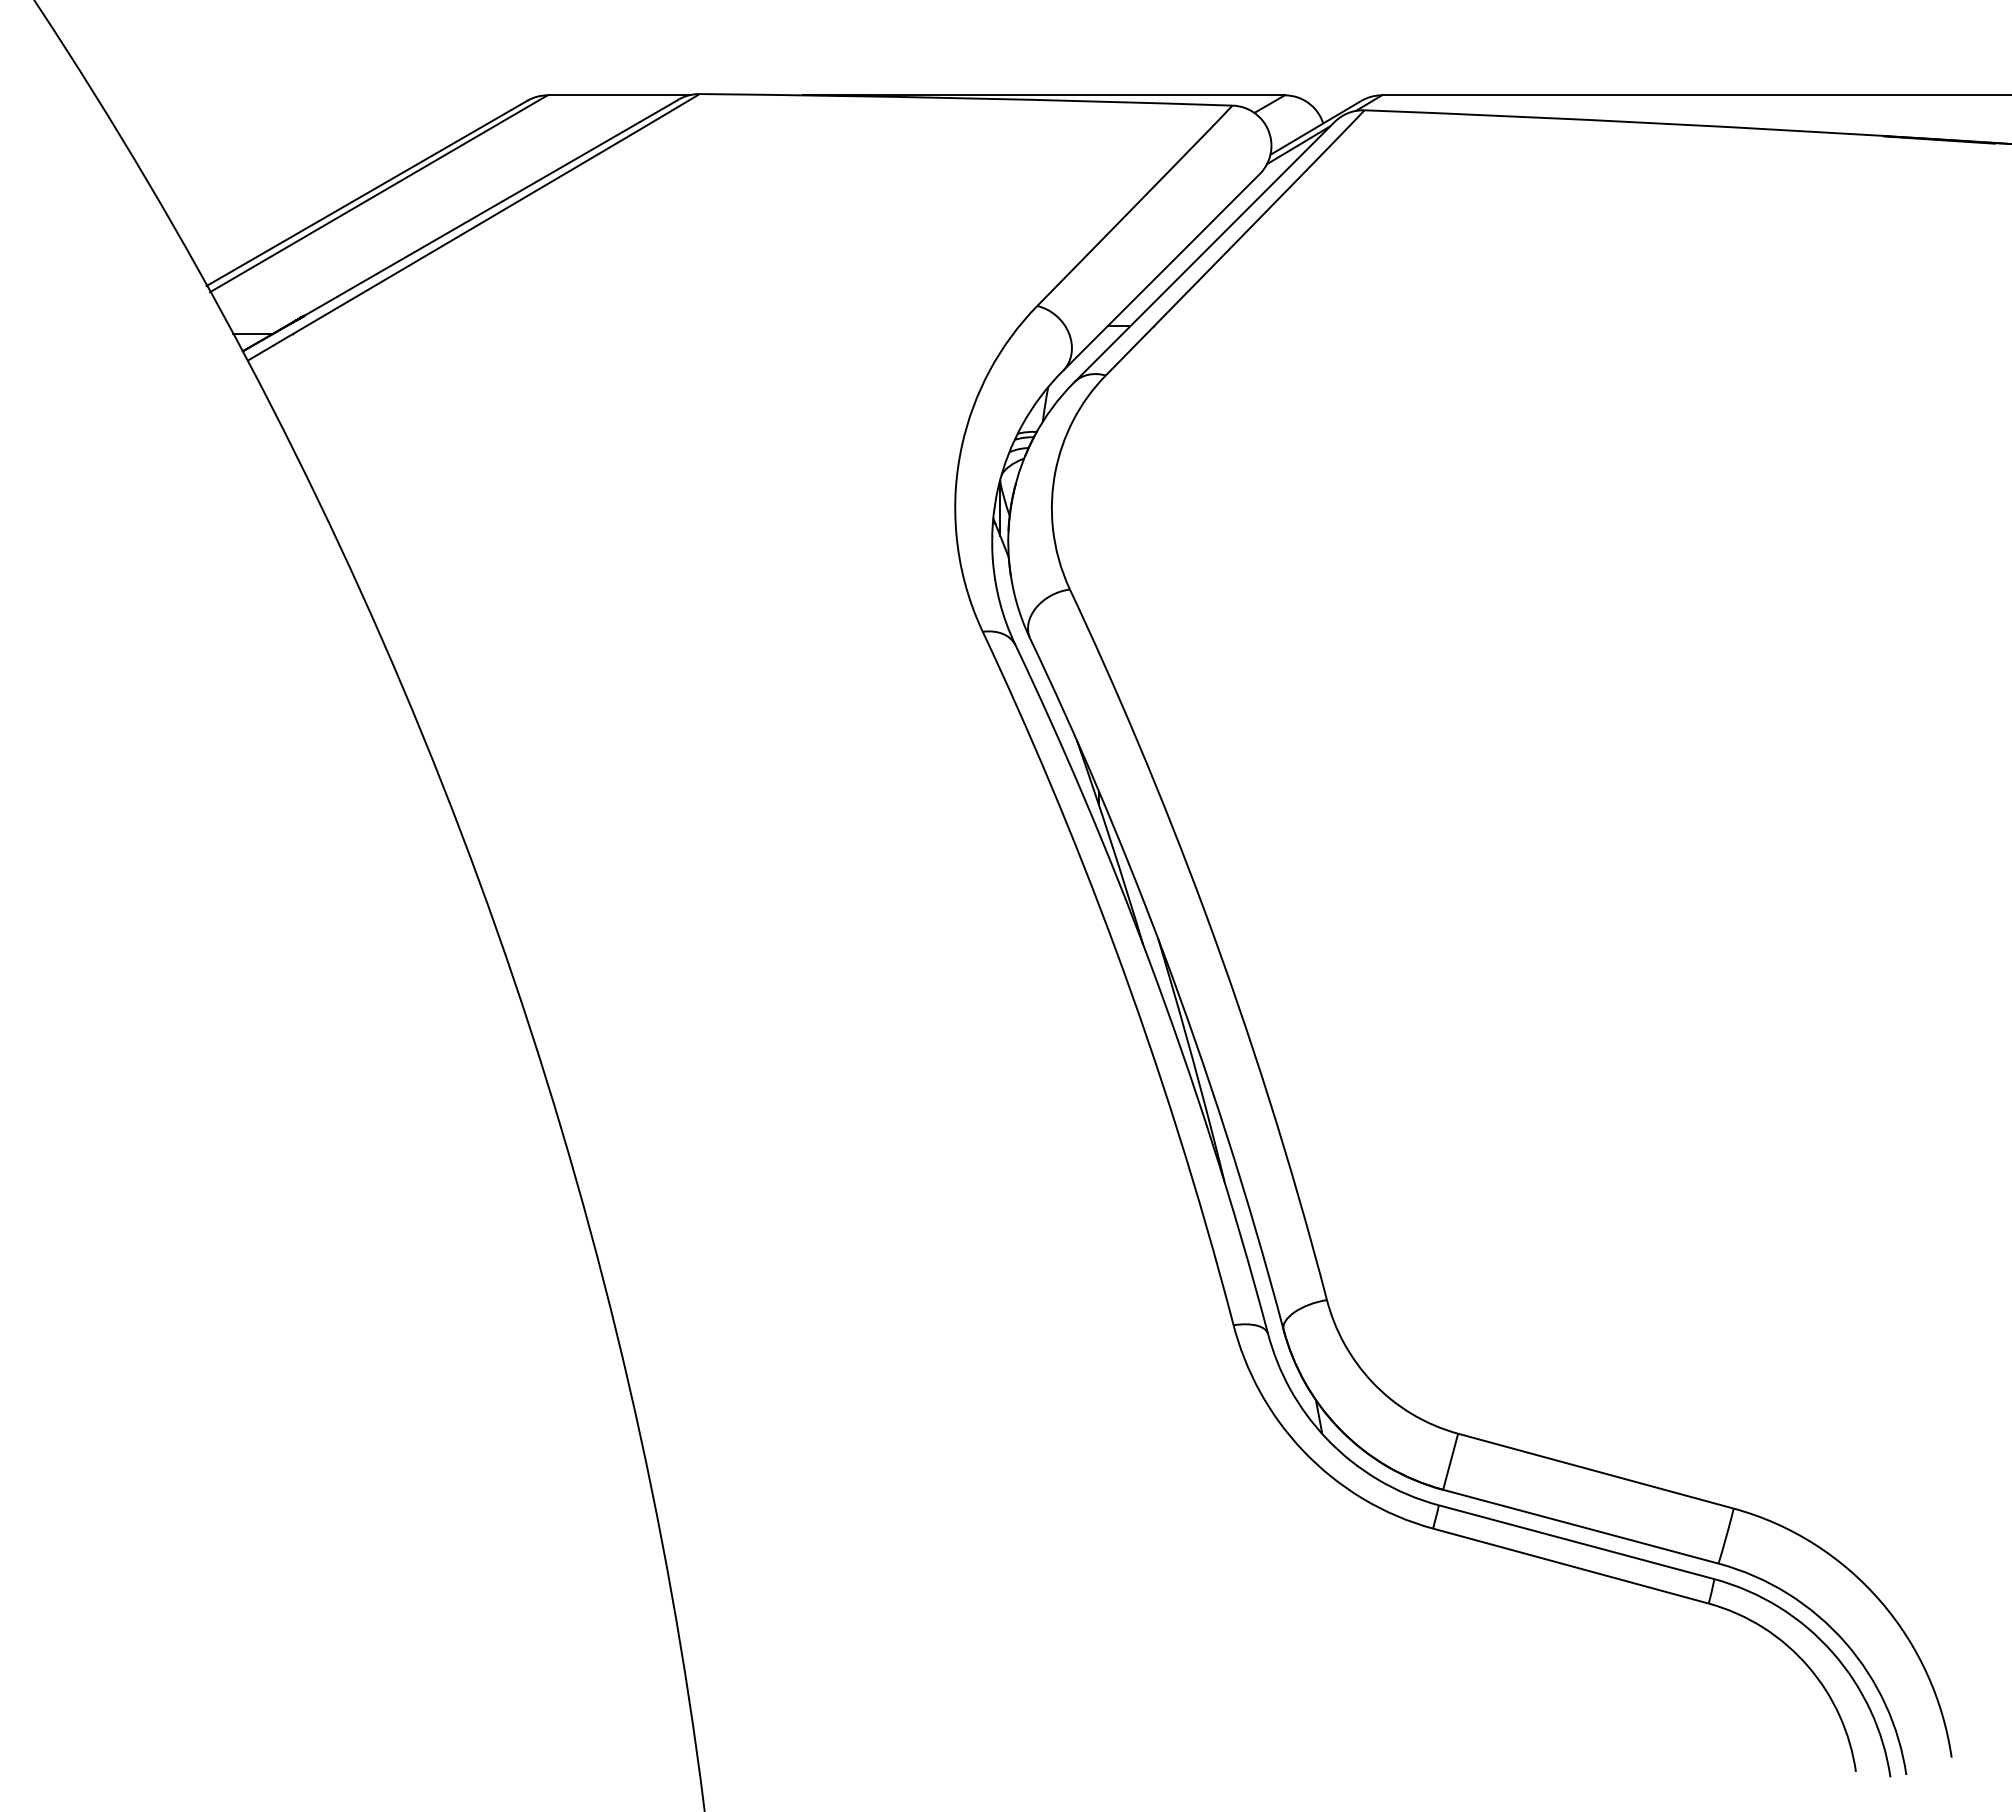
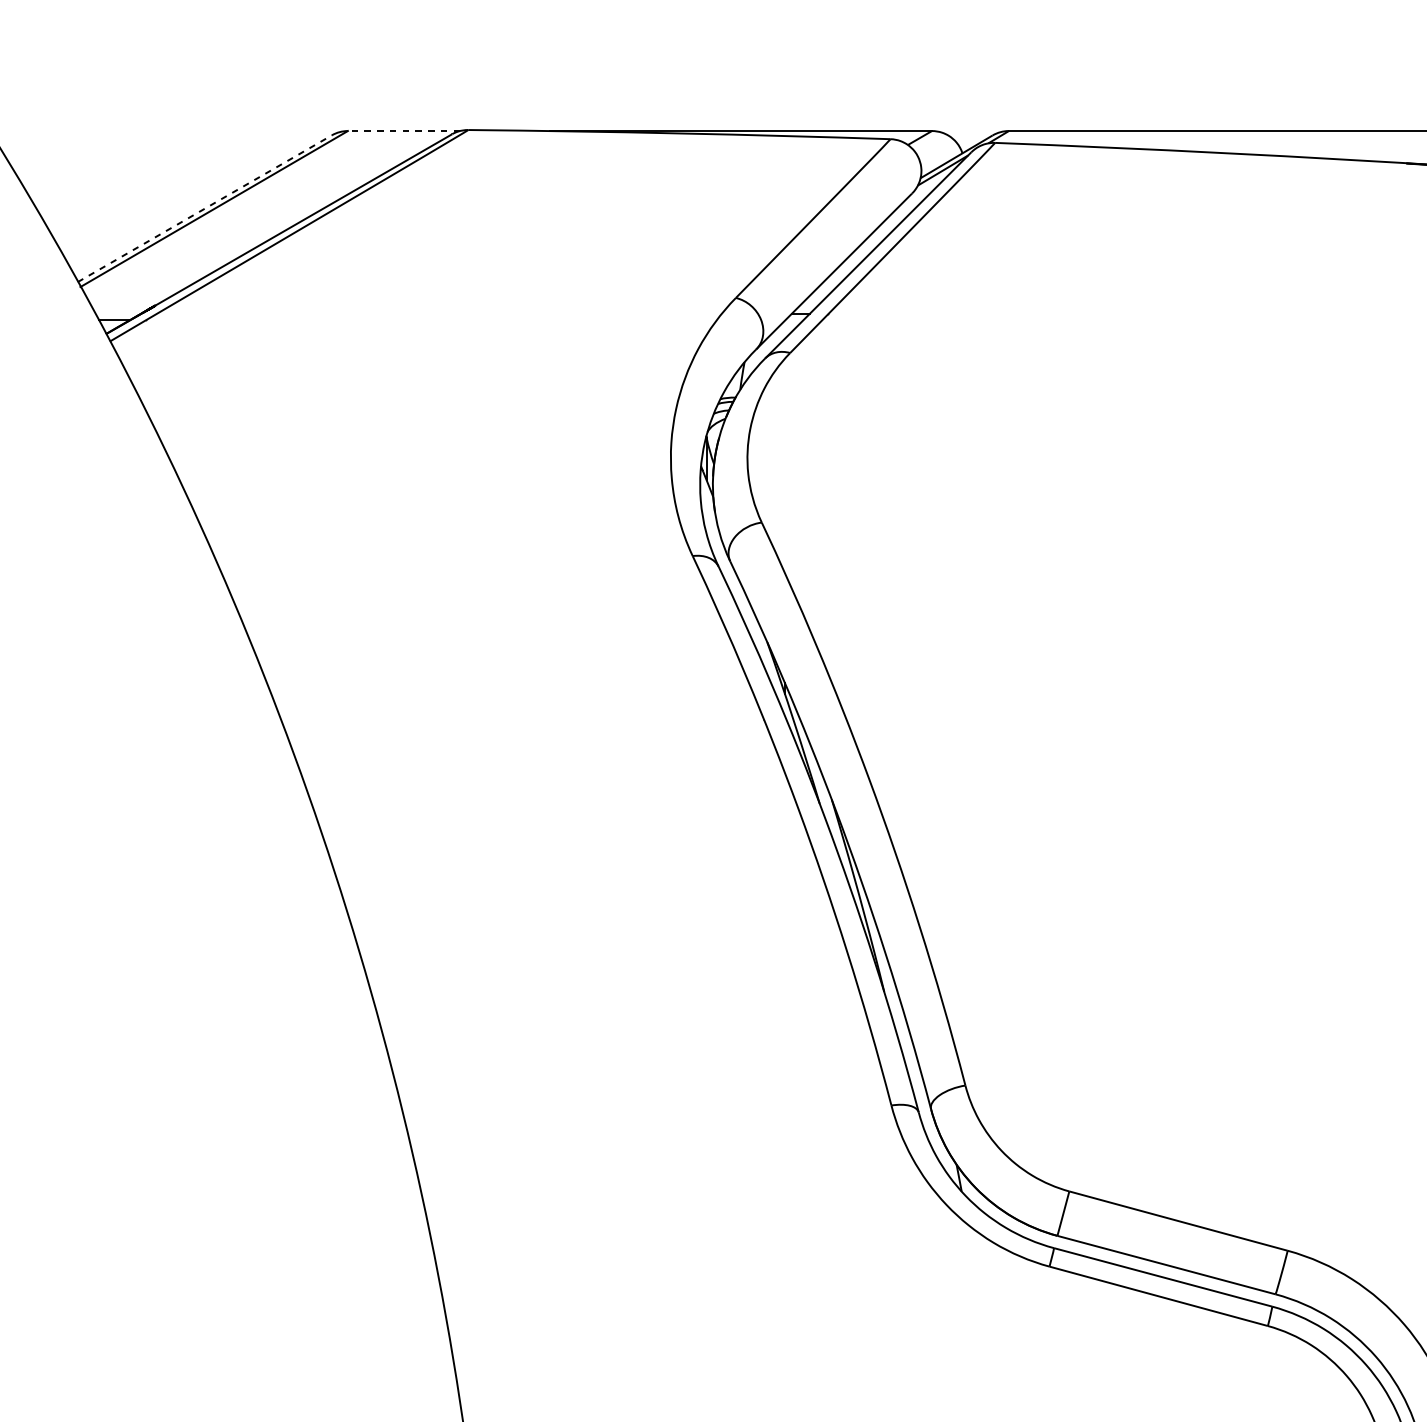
line: (618, 95) -> (404, 131), solid -> dashed
line: (367, 193) -> (205, 208), solid -> dashed

